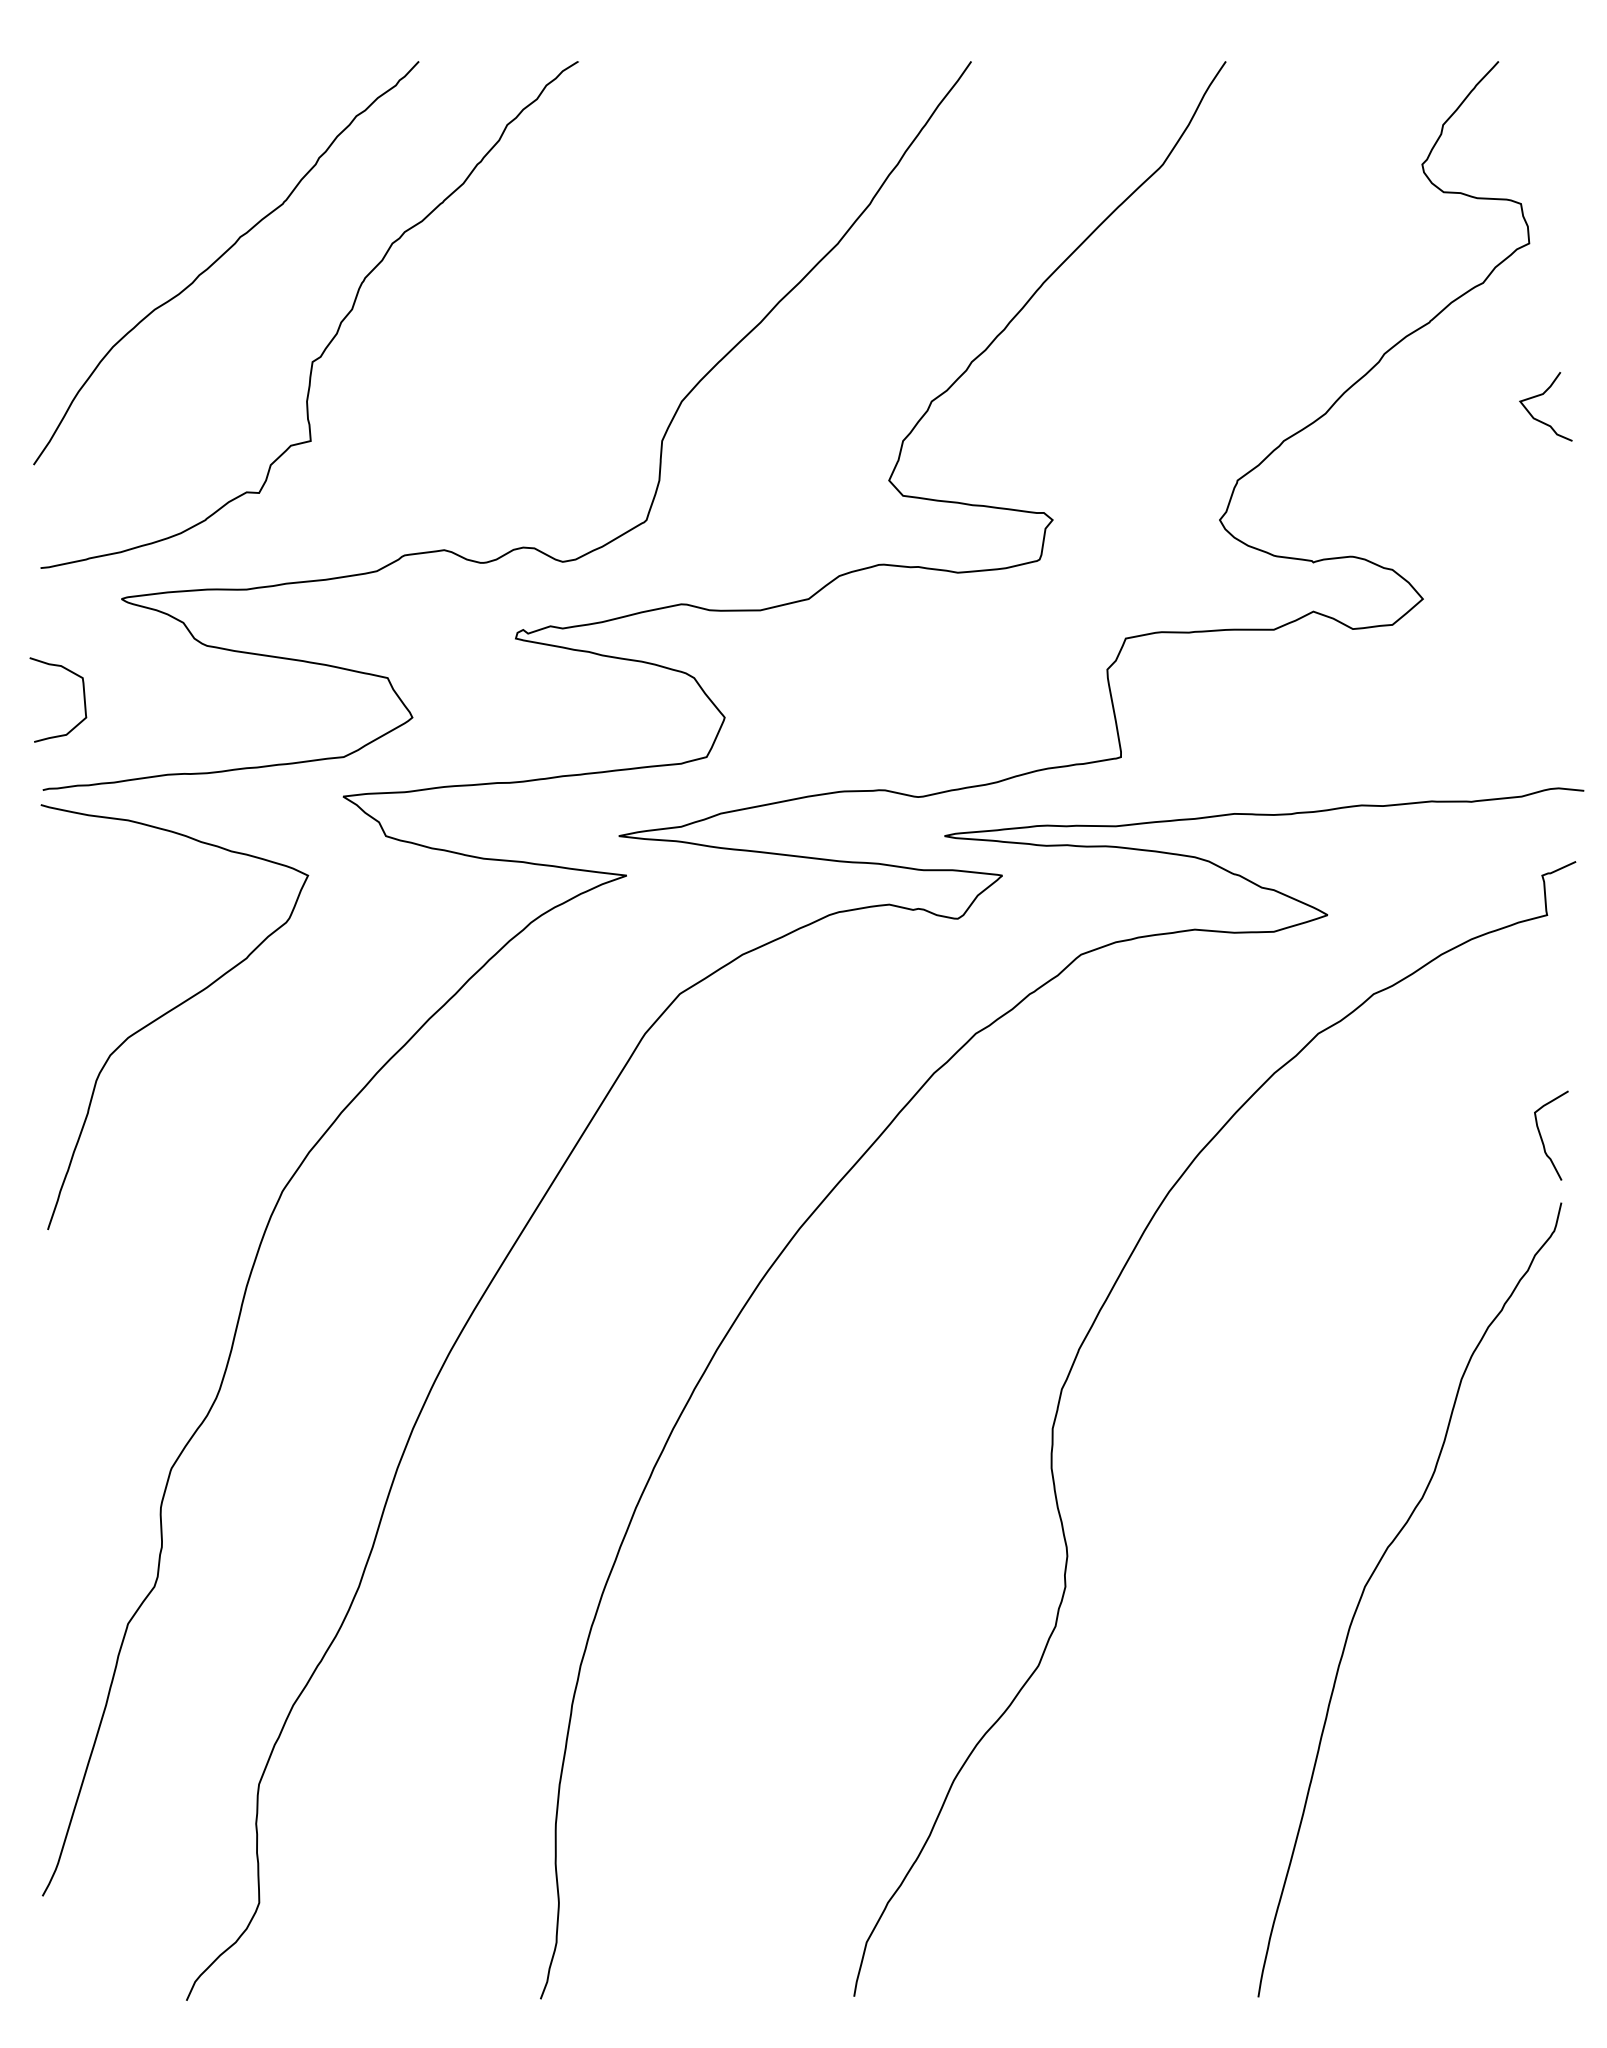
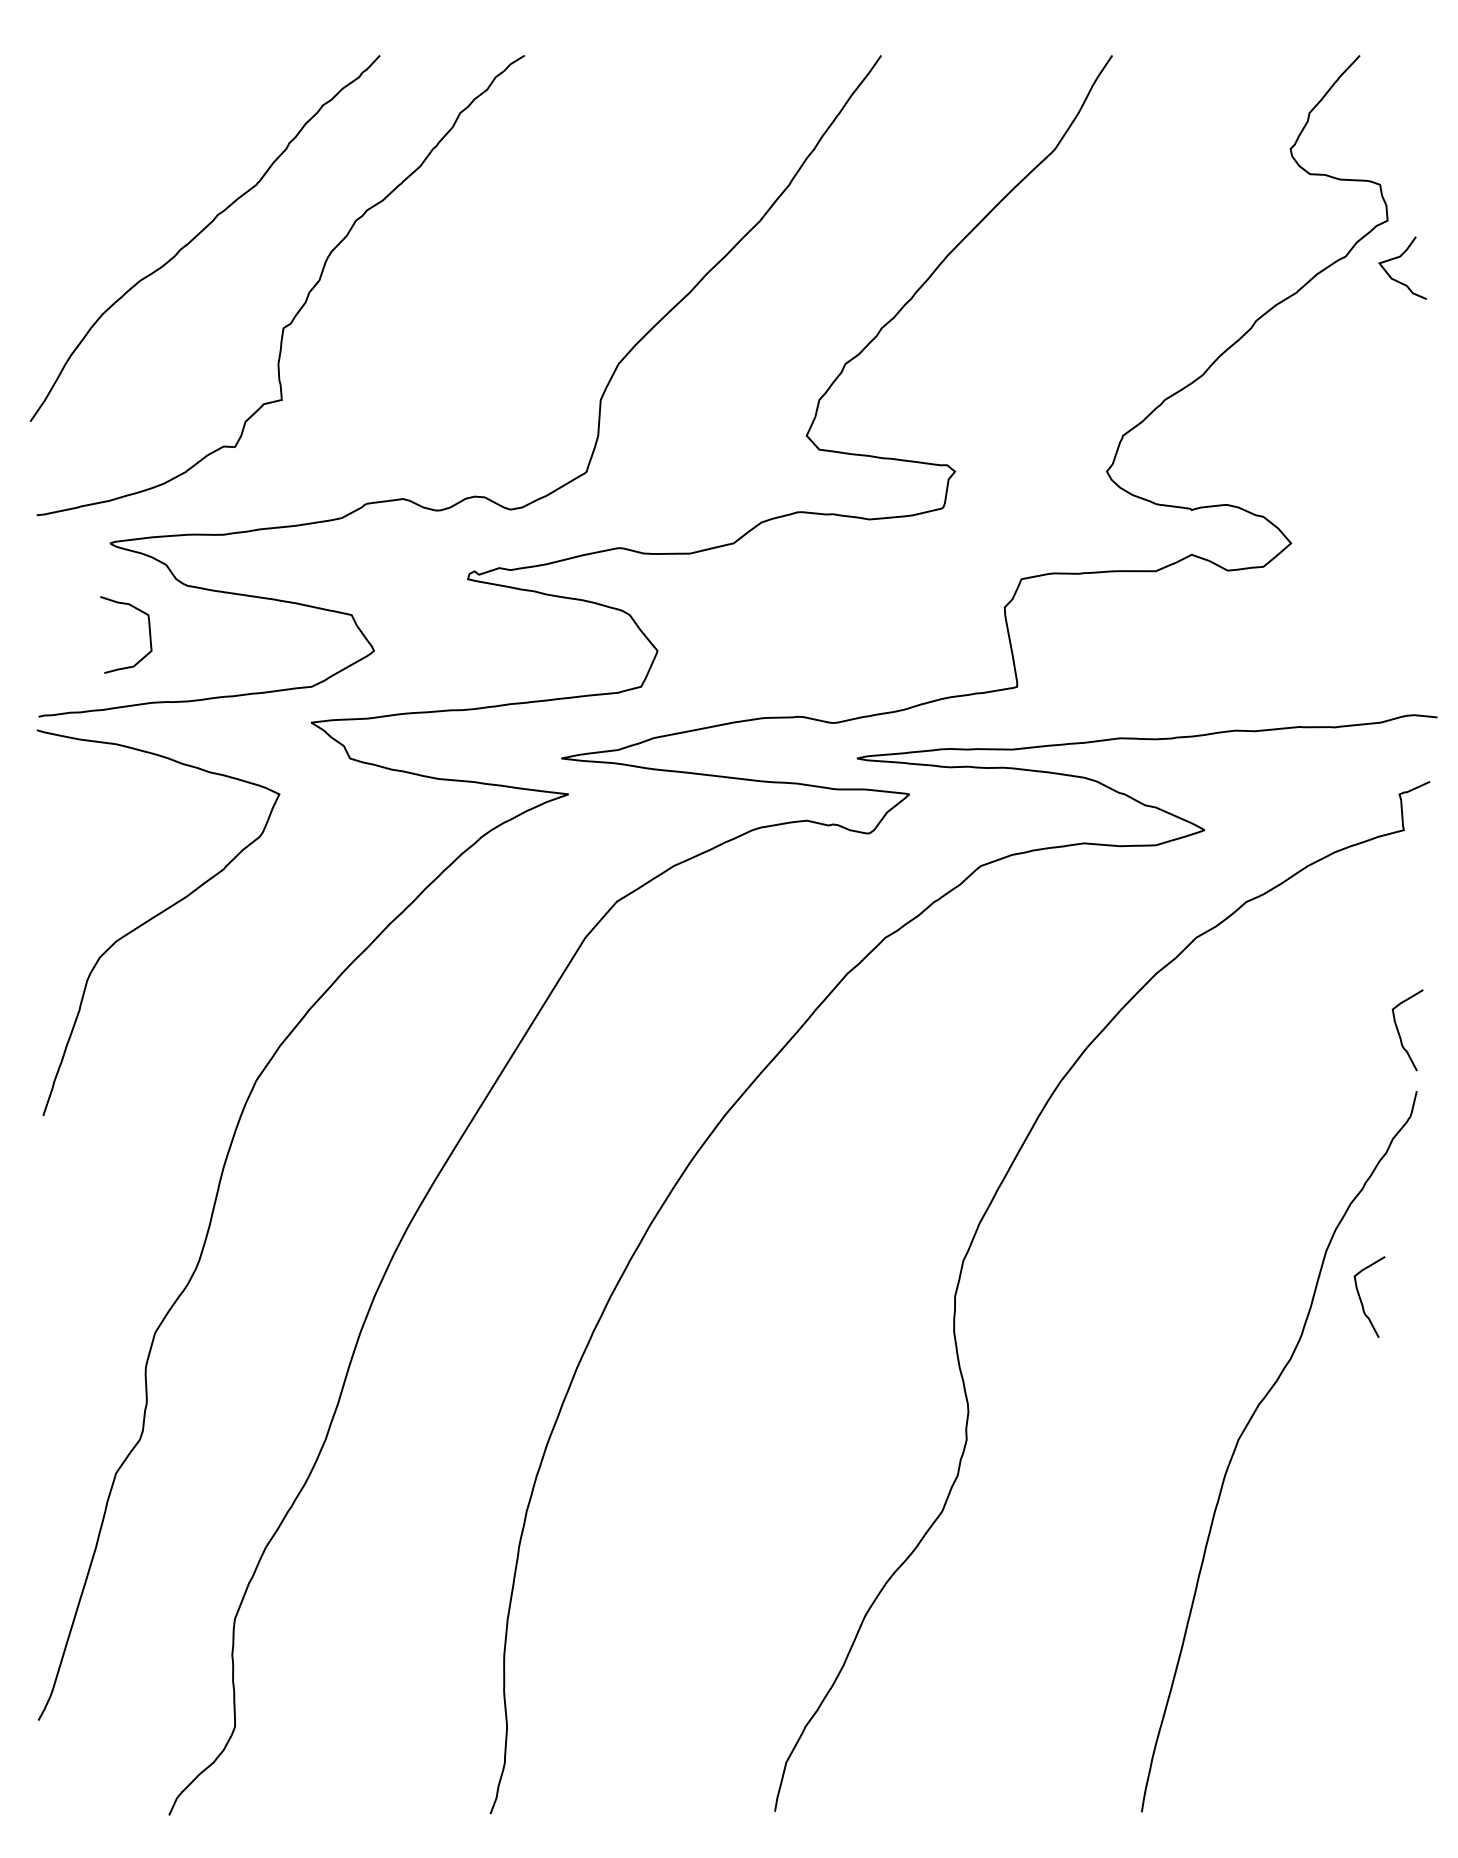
curve: (1542, 395) -> (1399, 257), moved
curve: (83, 699) -> (149, 634), moved
curve: (1500, 1432) -> (1361, 1299), added

